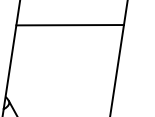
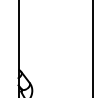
line: (69, 24) -> (55, 12), removed

